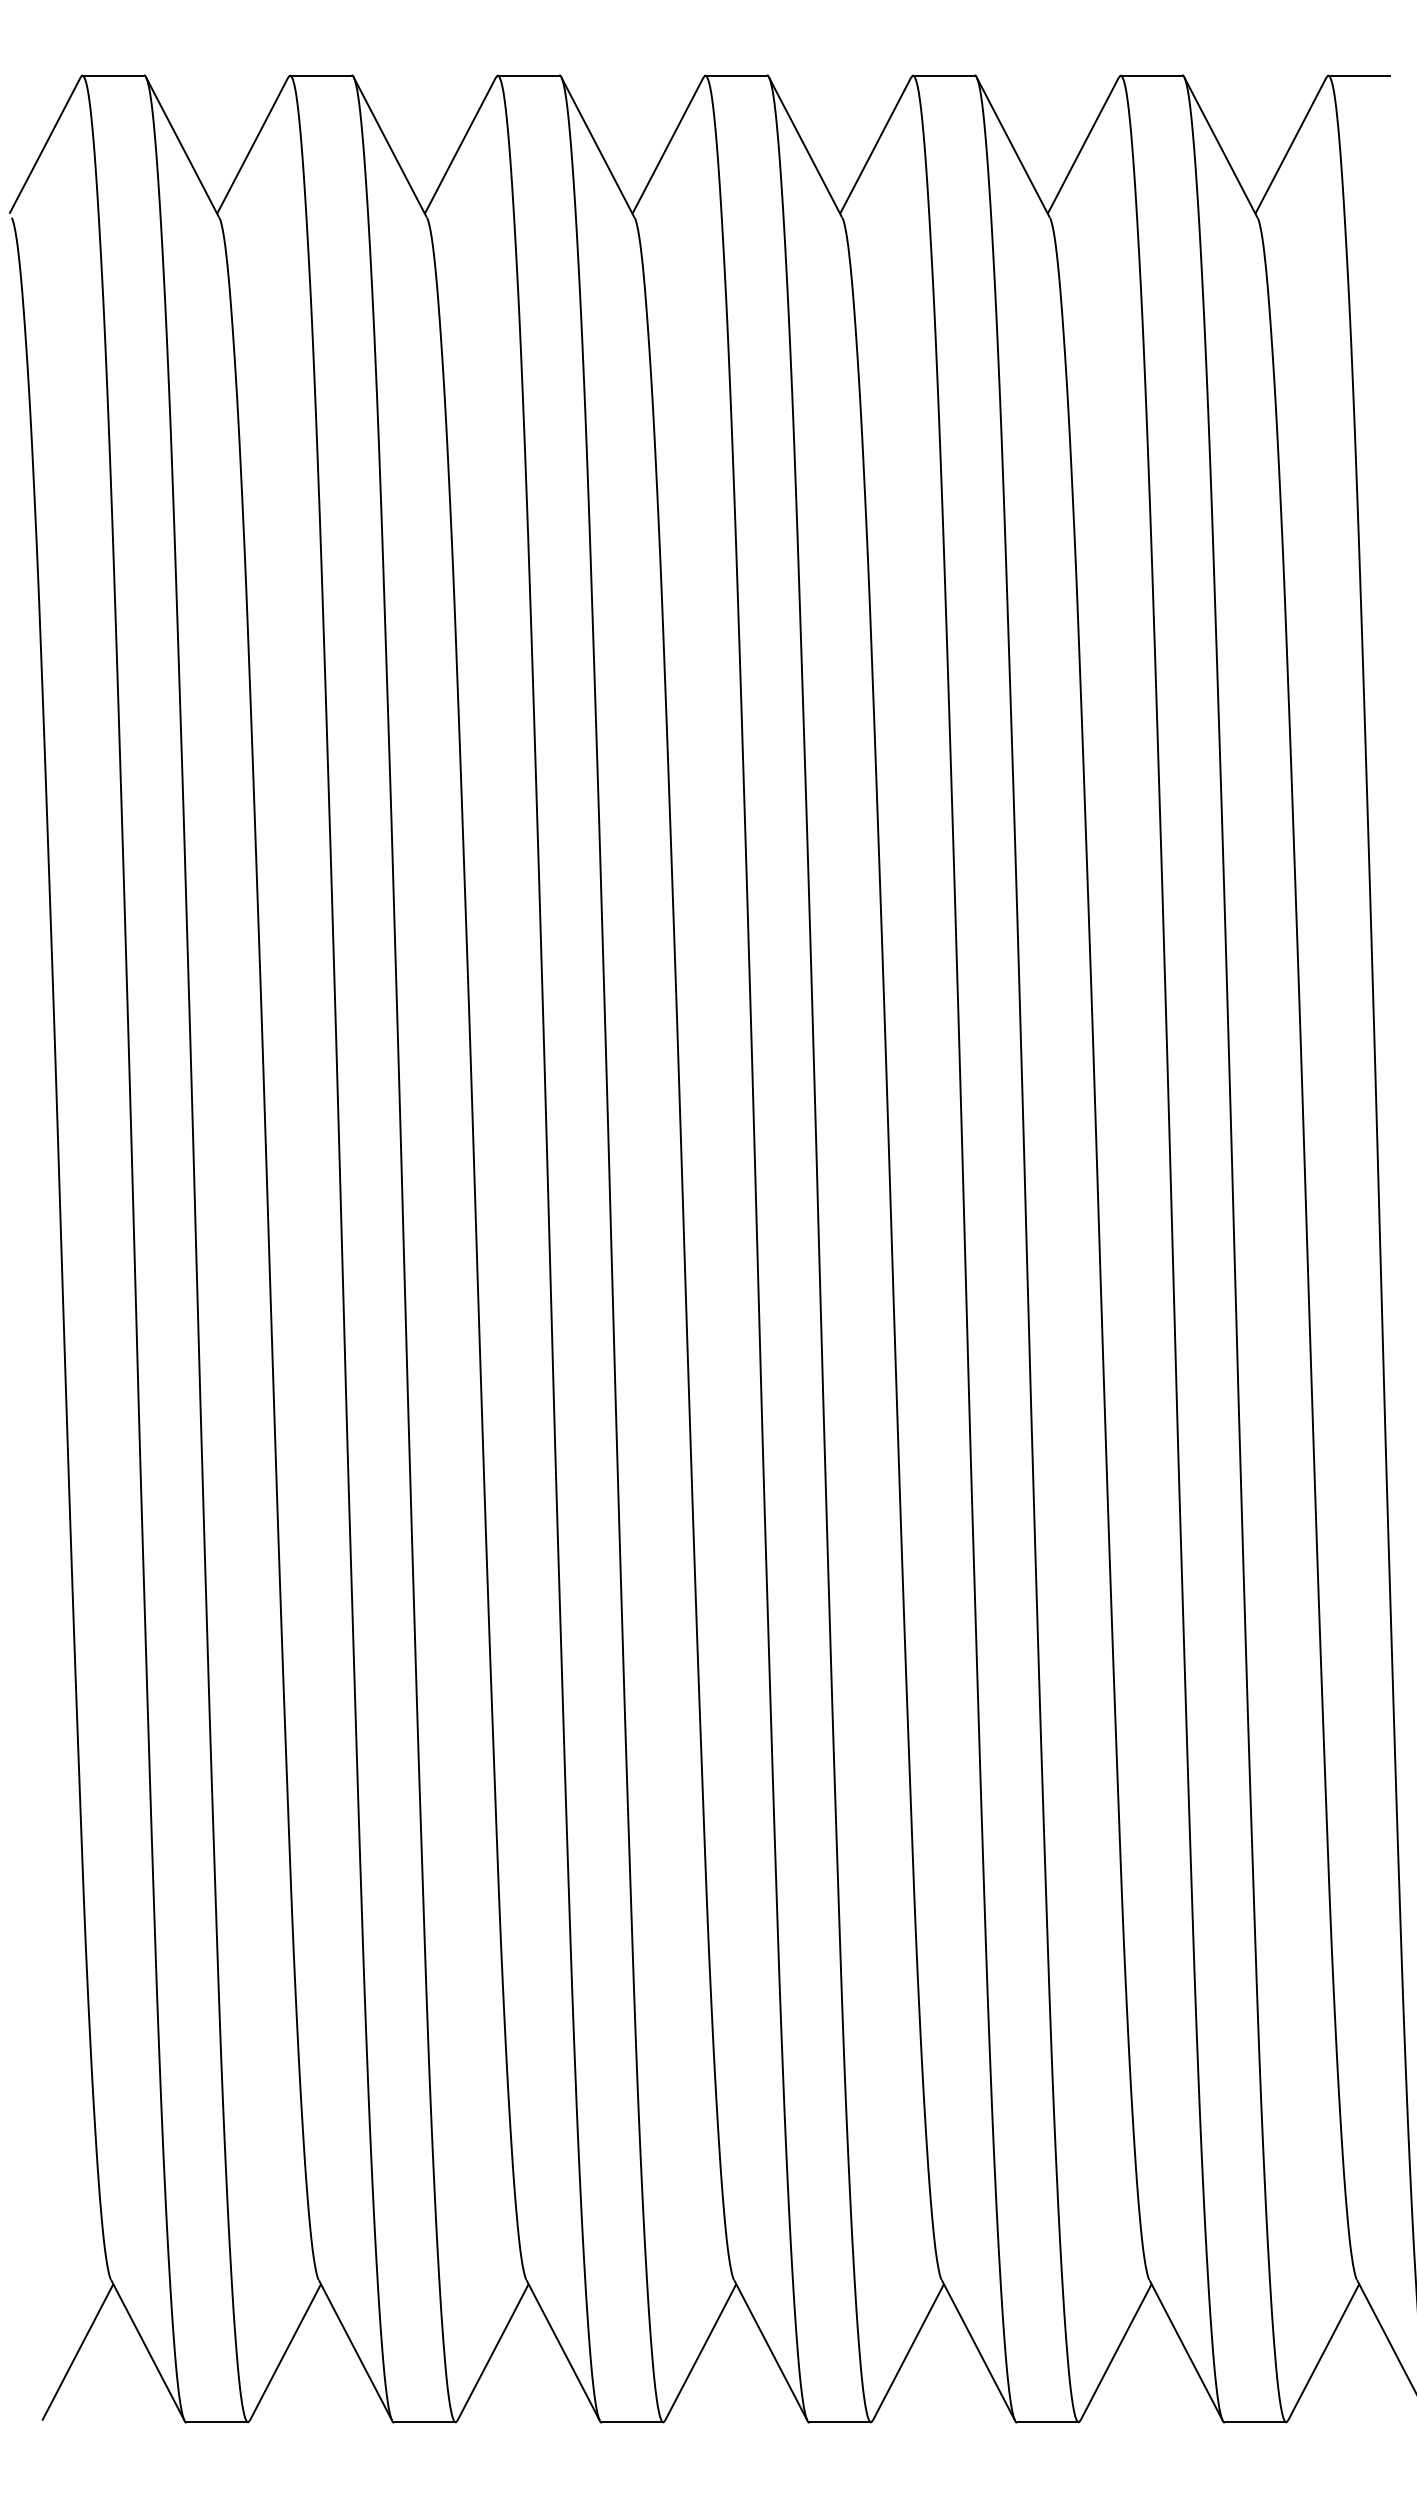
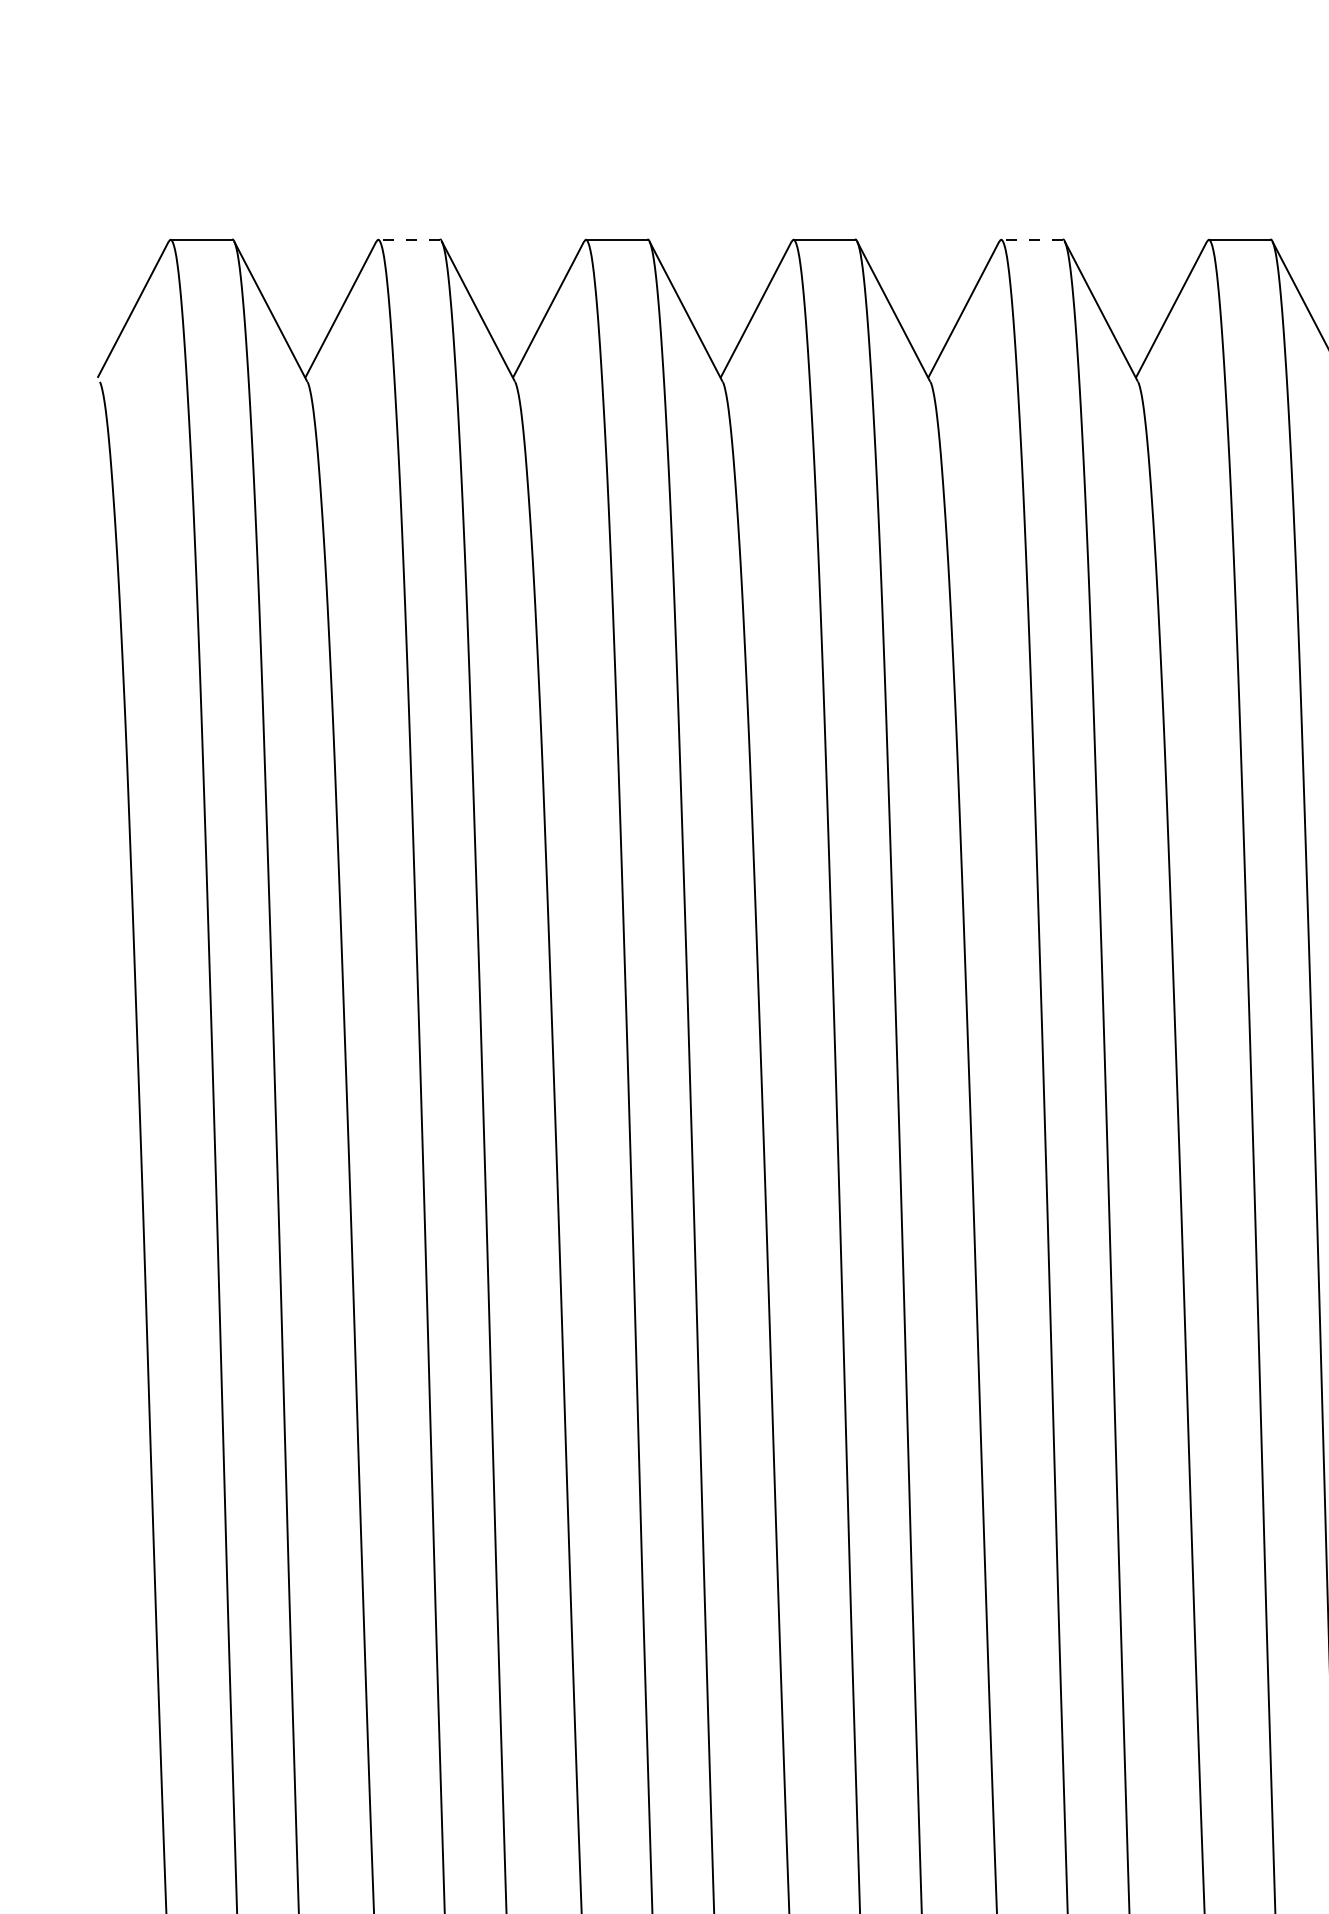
line: (321, 75) -> (409, 239), solid -> dashed
line: (943, 75) -> (1031, 239), solid -> dashed

